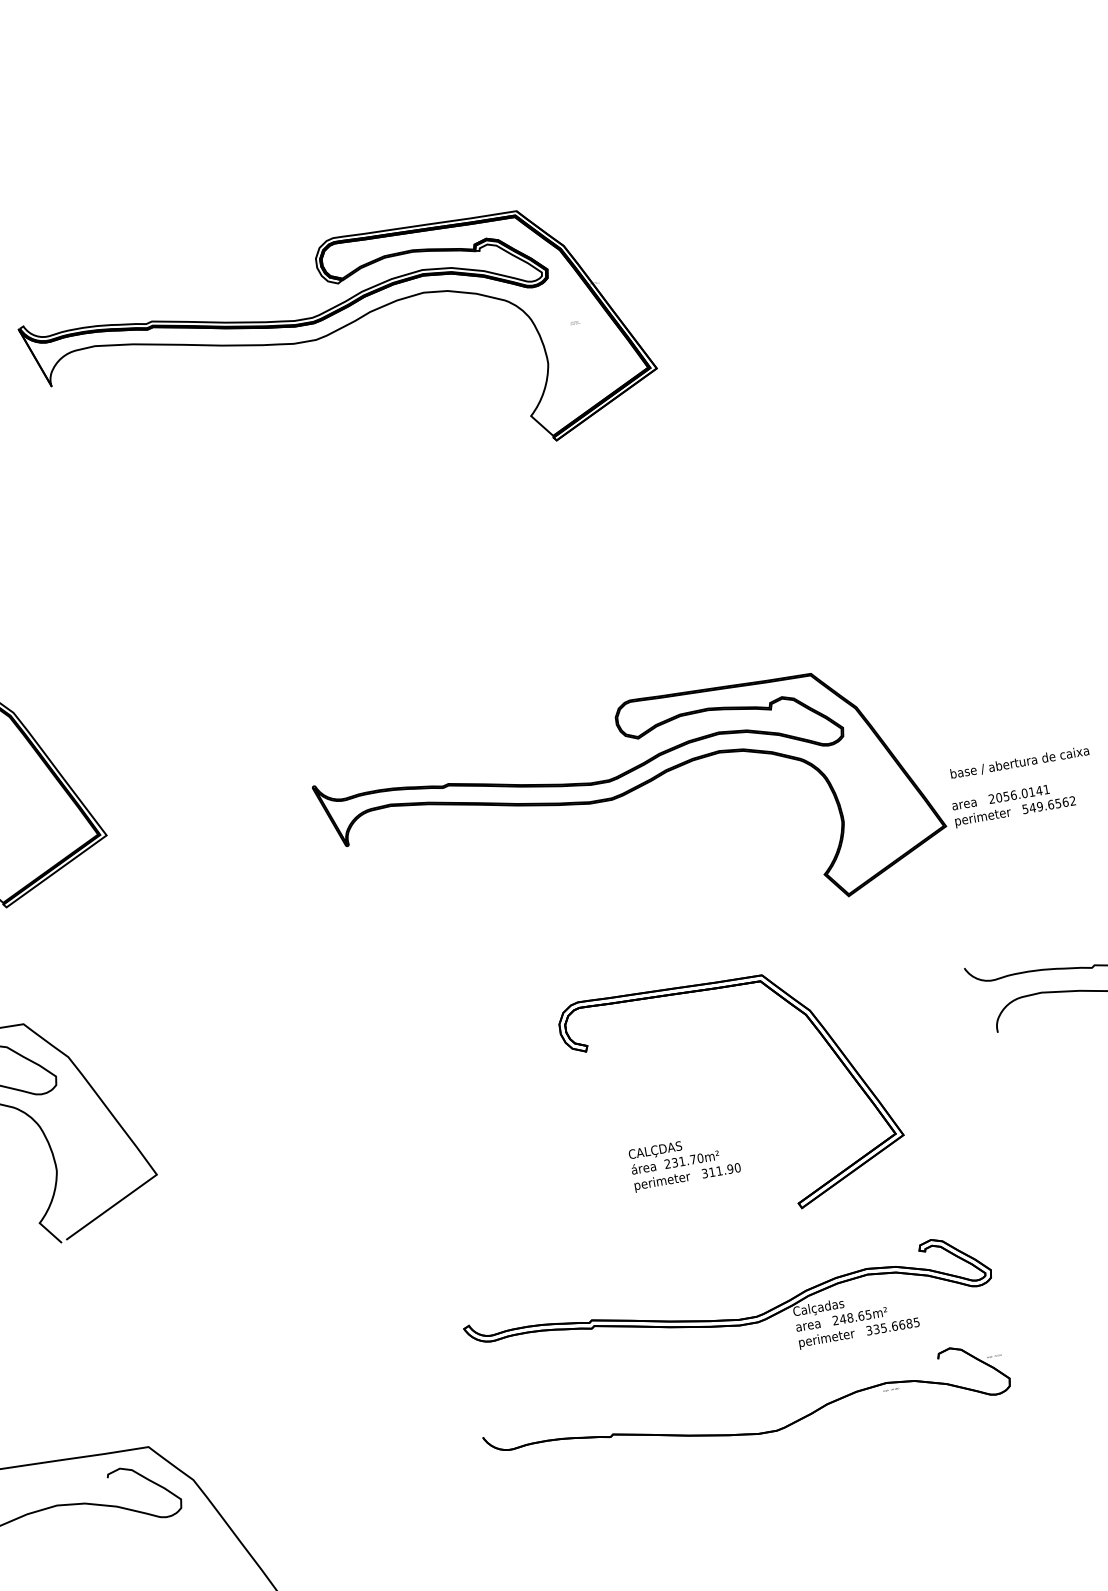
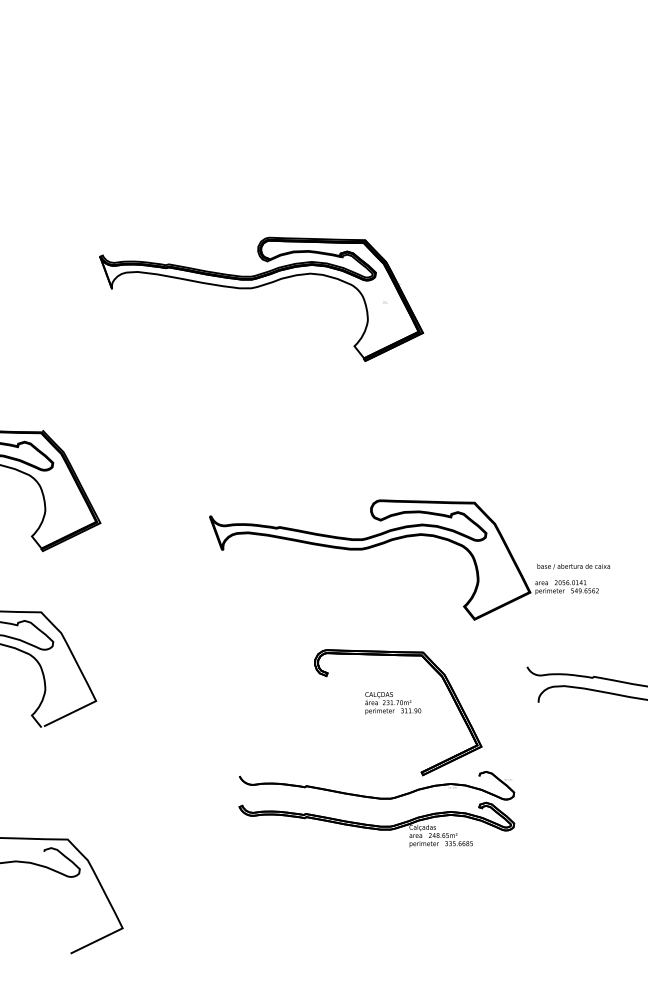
text: (685, 1162) -> (393, 703), moved
part: (745, 1431) -> (374, 796), moved

